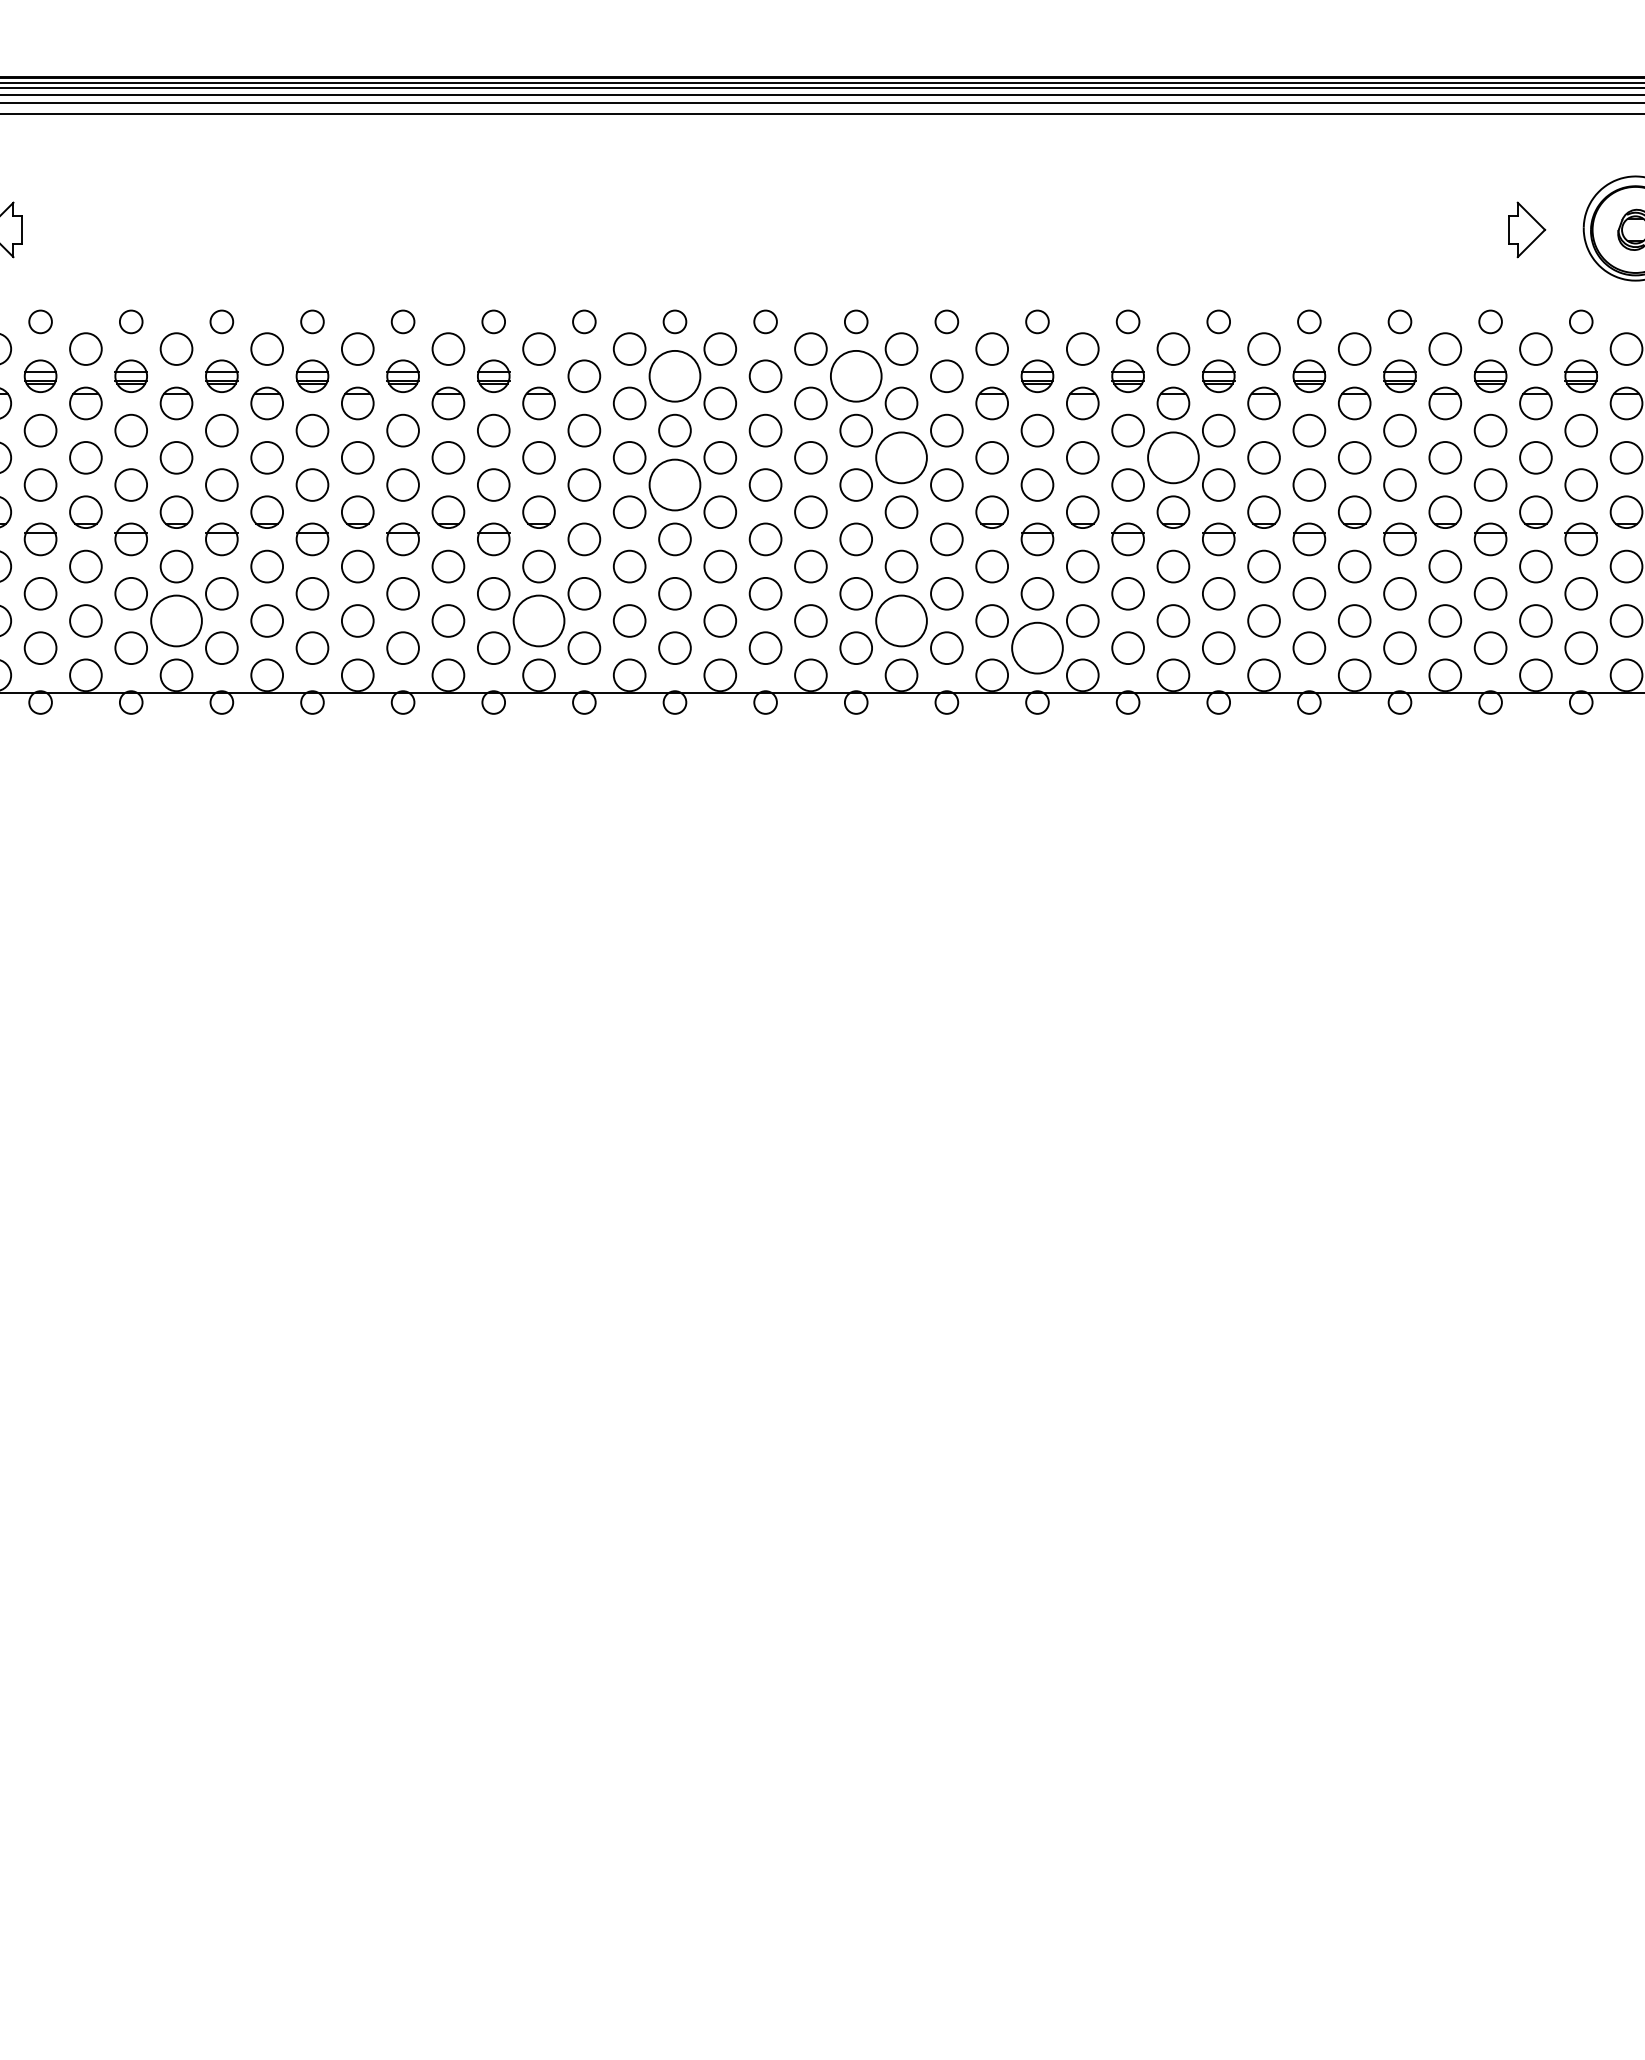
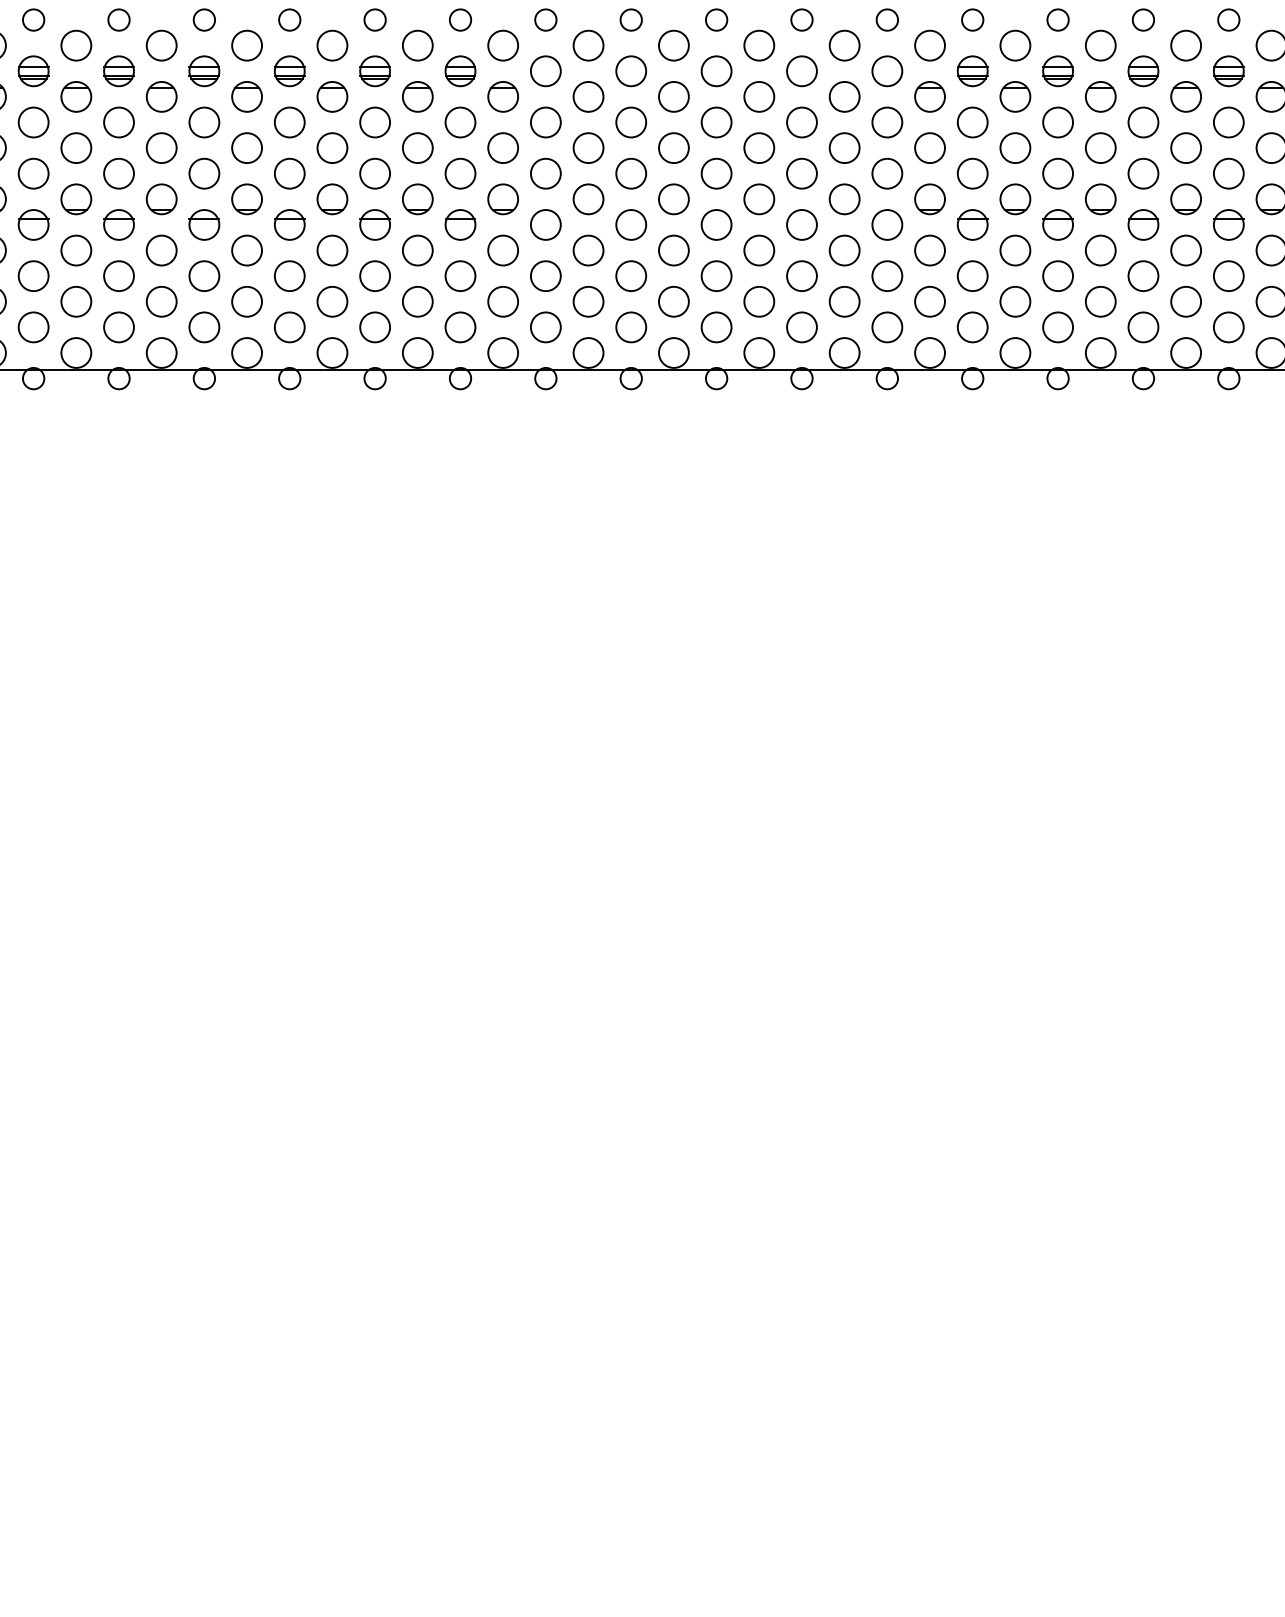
circle: (674, 376) -> (630, 71), size x0.62
circle: (856, 376) -> (802, 71), size x0.62
circle: (901, 457) -> (844, 147), size x0.62
circle: (1173, 457) -> (1100, 147), size x0.62
circle: (674, 484) -> (630, 173), size x0.62
circle: (176, 620) -> (161, 301), size x0.62
circle: (538, 620) -> (502, 301), size x0.62
circle: (901, 620) -> (844, 301), size x0.62
circle: (1037, 648) -> (972, 327), size x0.62

